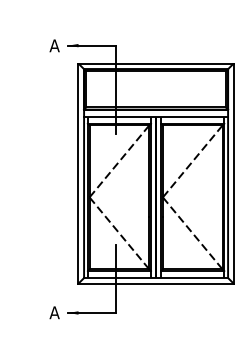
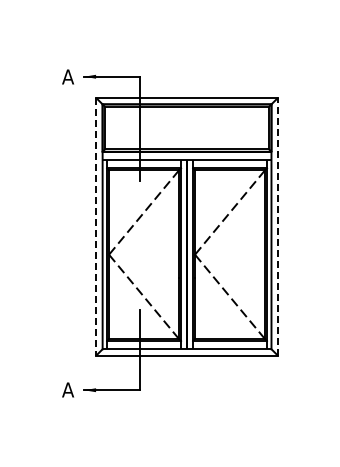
line: (234, 173) -> (278, 226), solid -> dashed
line: (78, 174) -> (96, 227), solid -> dashed

